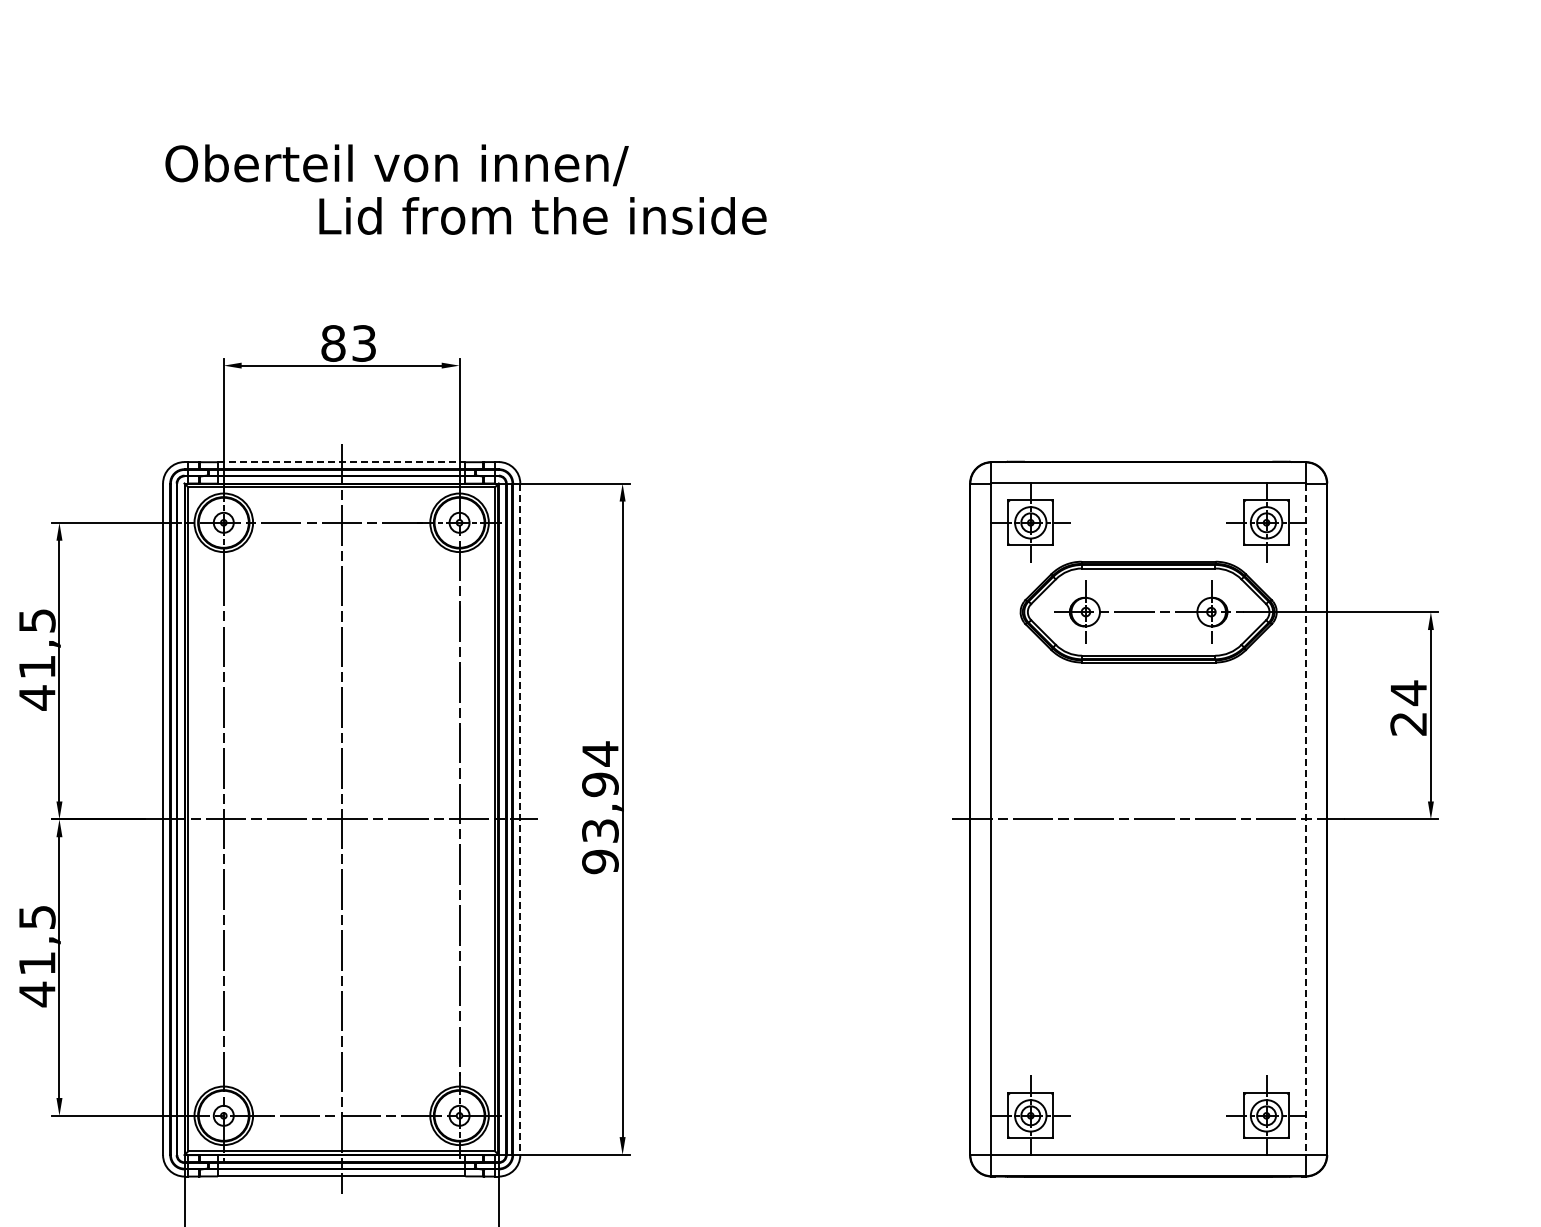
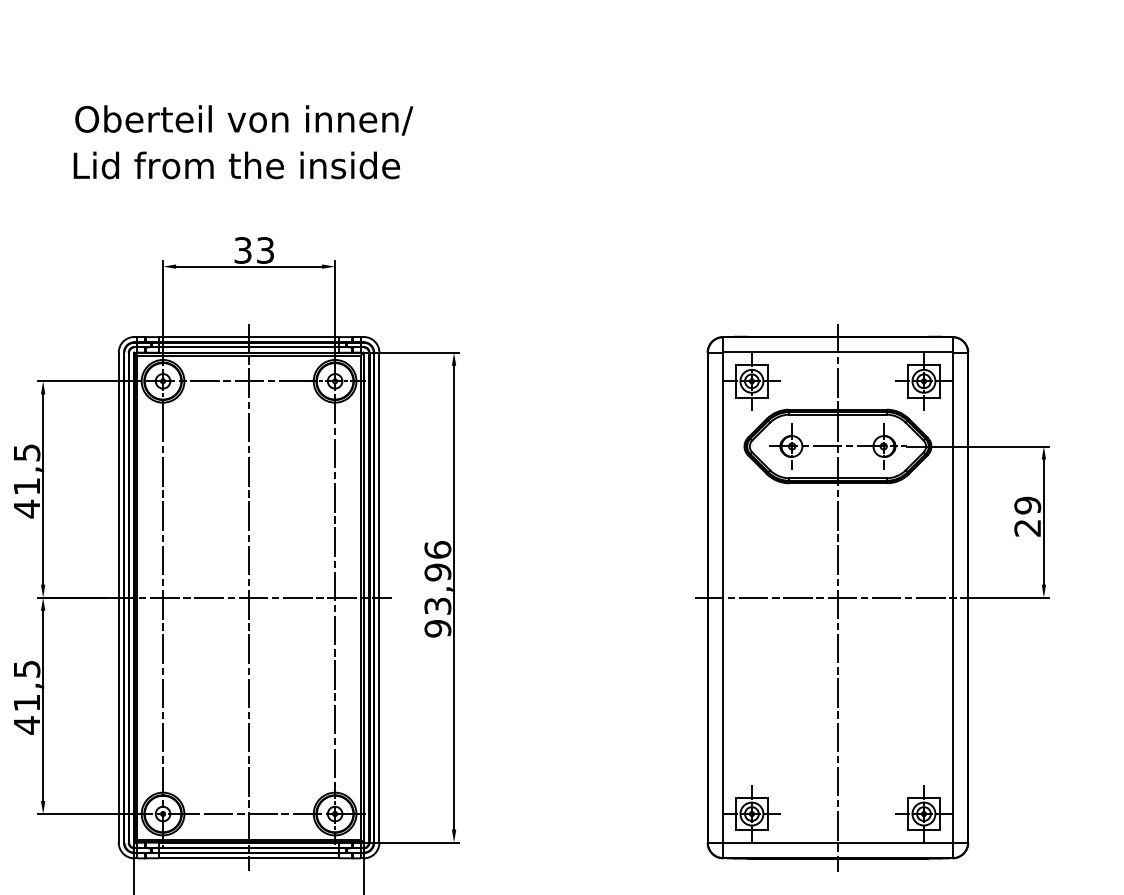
text: (396, 165) -> (243, 120), moved
text: (542, 215) -> (236, 165), moved
text: (333, 343) -> (243, 250), 83 -> 33
line: (341, 462) -> (248, 337), dashed -> solid
text: (1408, 693) -> (1027, 505), 24 -> 29
text: (600, 753) -> (437, 549), 93,94 -> 93,96
line: (1148, 818) -> (837, 597), added
line: (520, 819) -> (379, 597), dashed -> solid
line: (1306, 819) -> (953, 597), dashed -> solid

